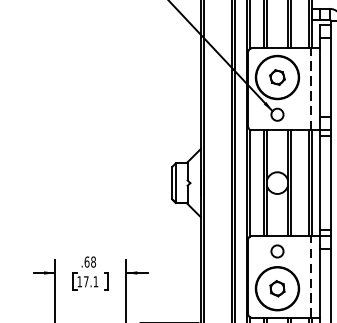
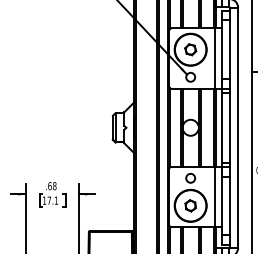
line: (311, 89) -> (215, 58), dashed -> solid
line: (311, 276) -> (215, 196), dashed -> solid

